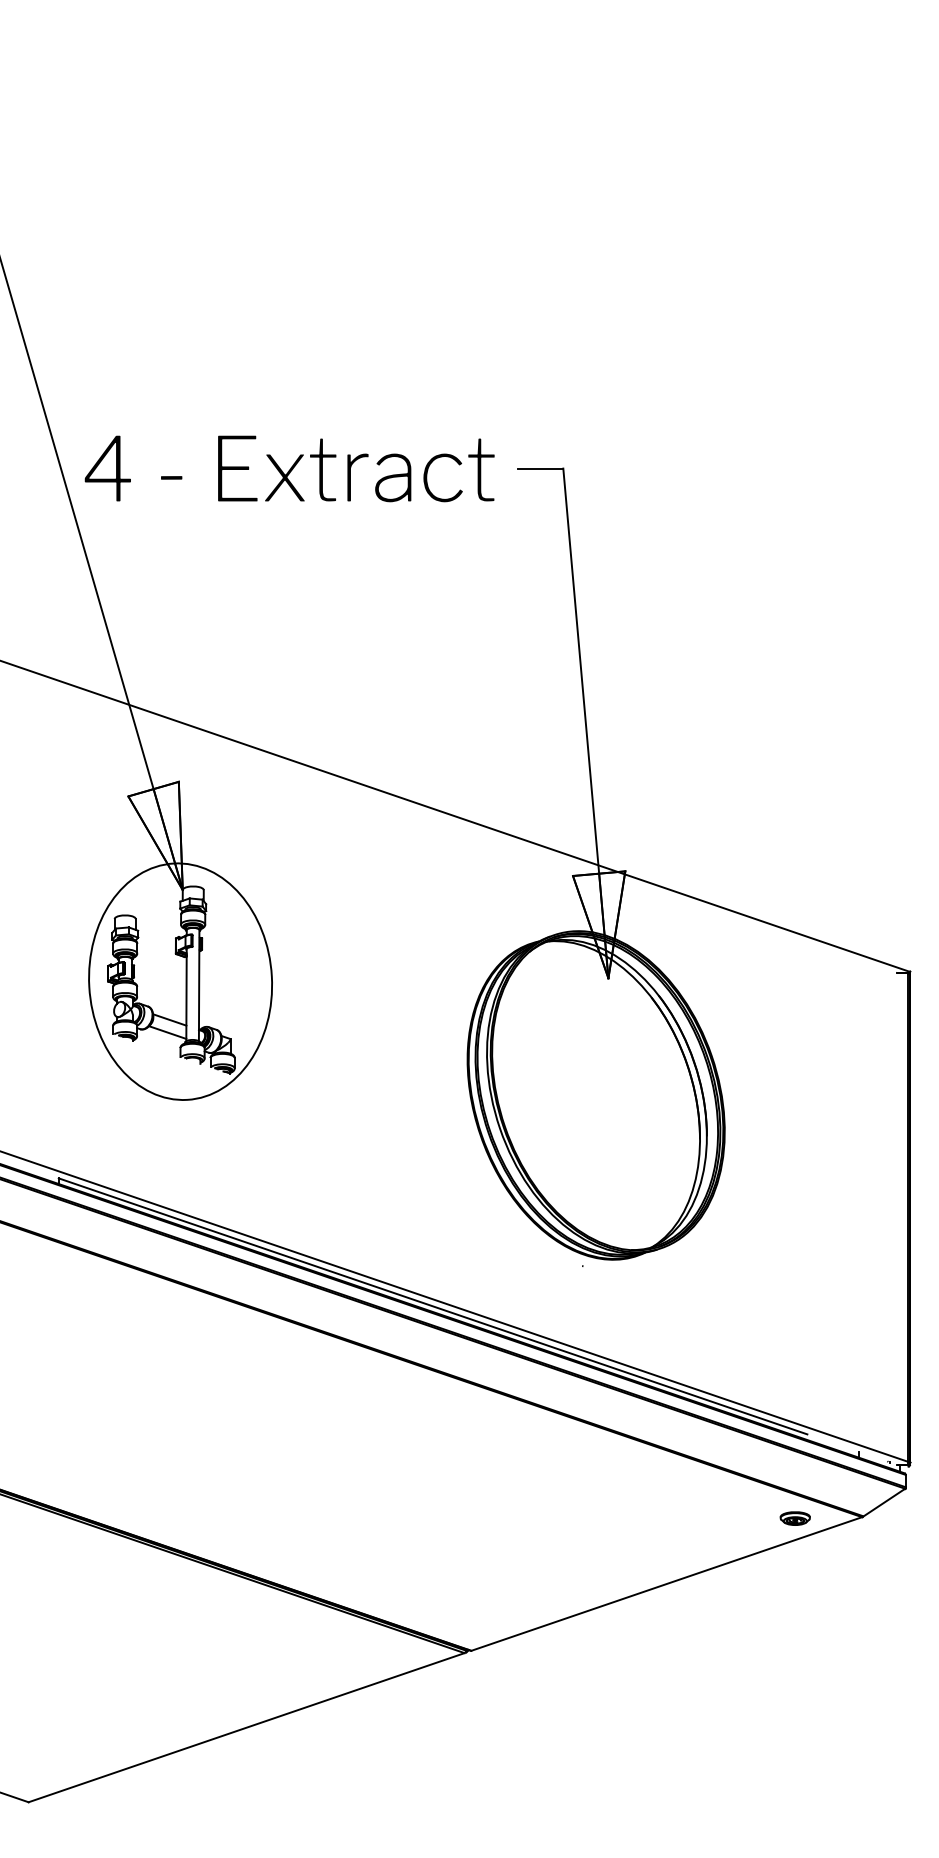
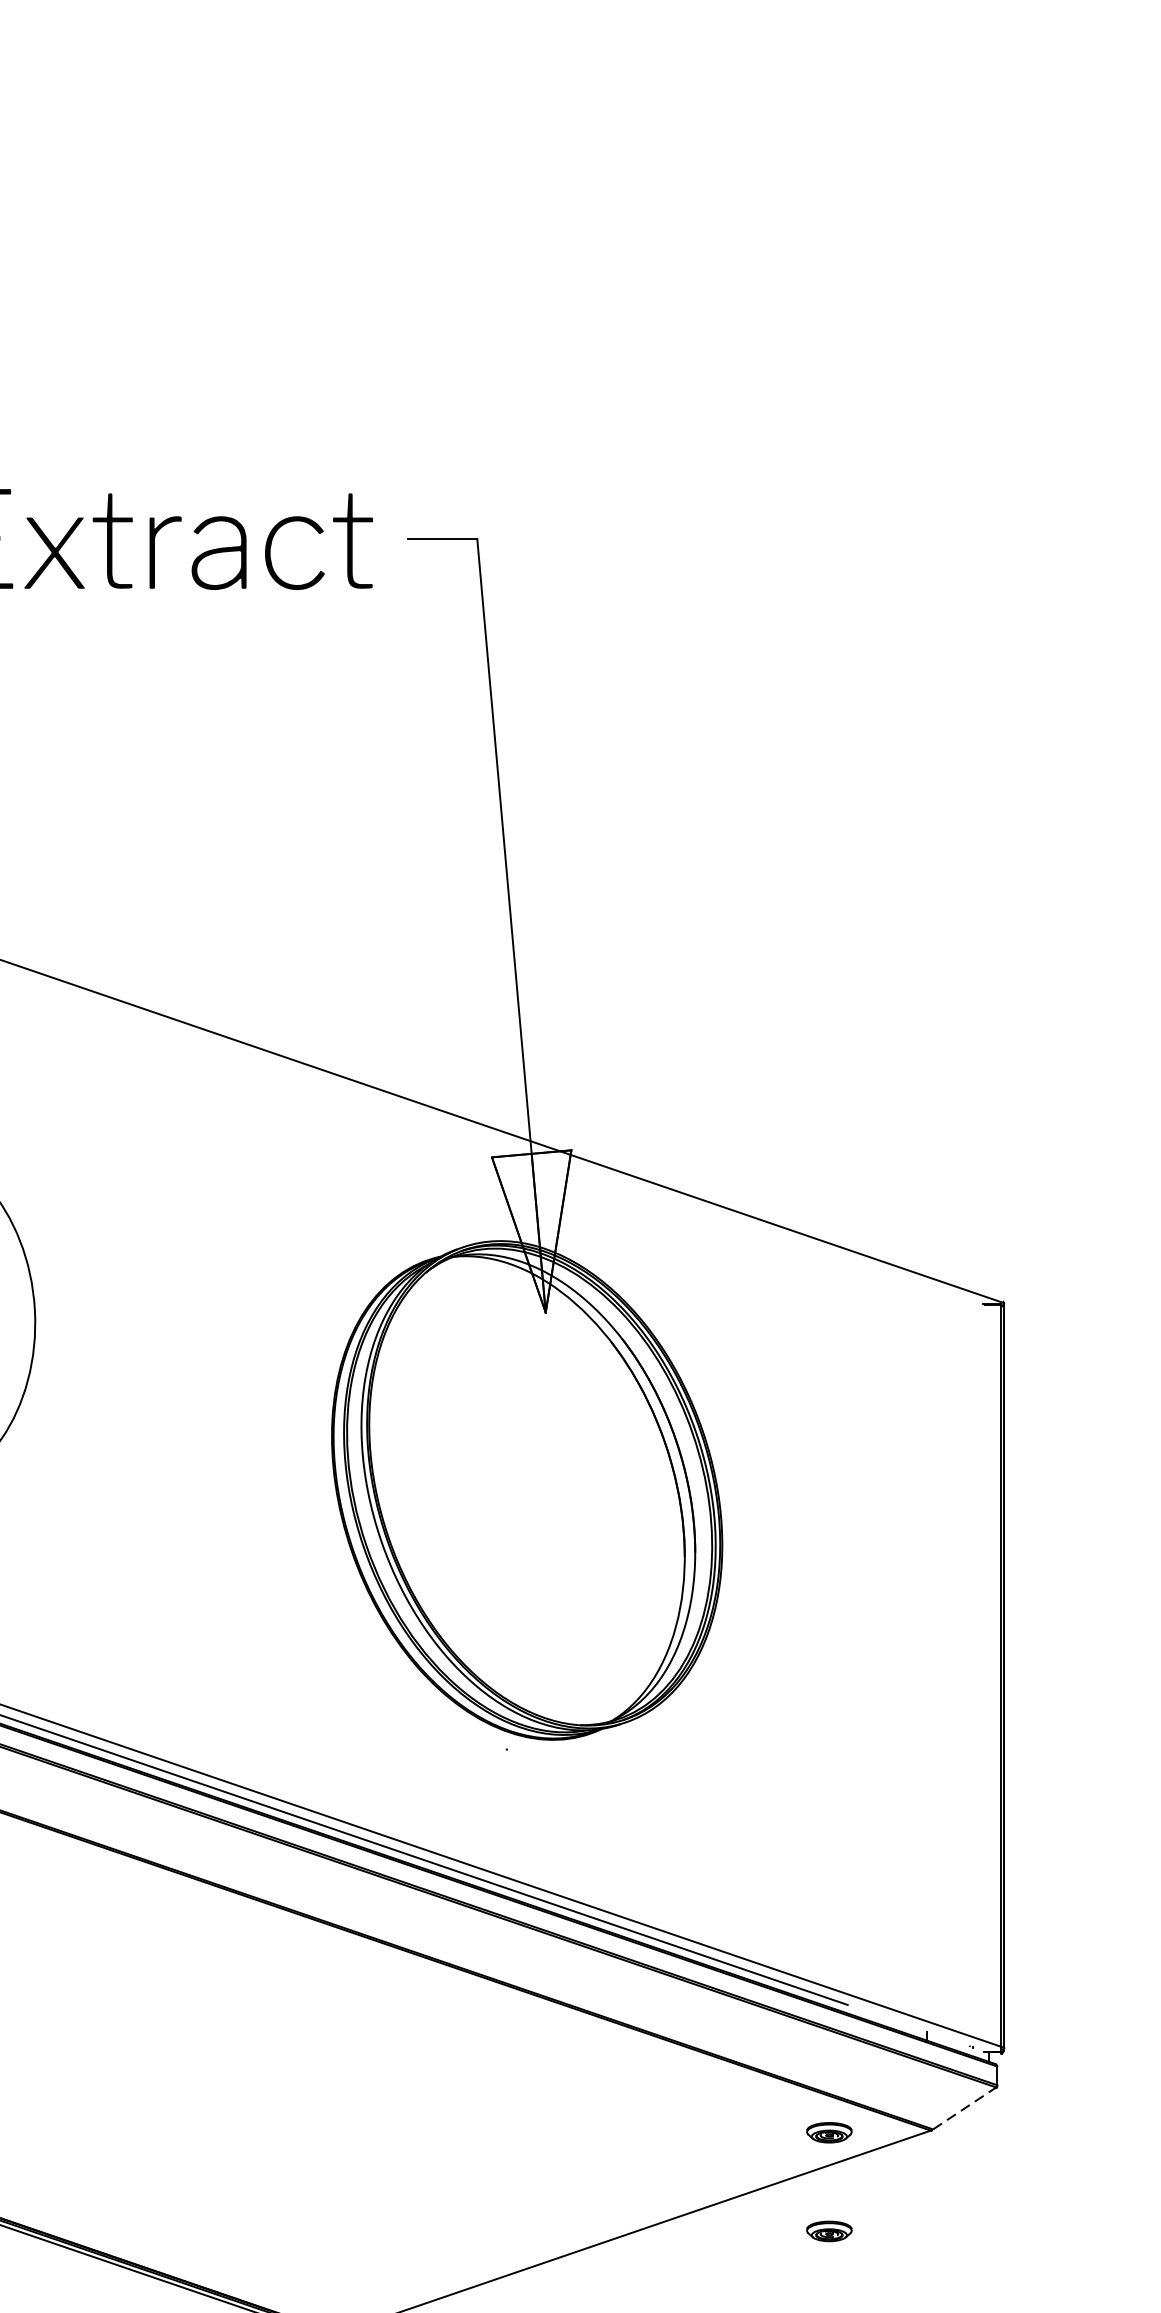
line: (884, 1502) -> (964, 2108), solid -> dashed
part: (794, 1583) -> (828, 2231), added

